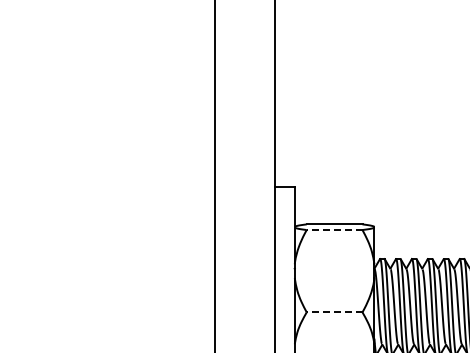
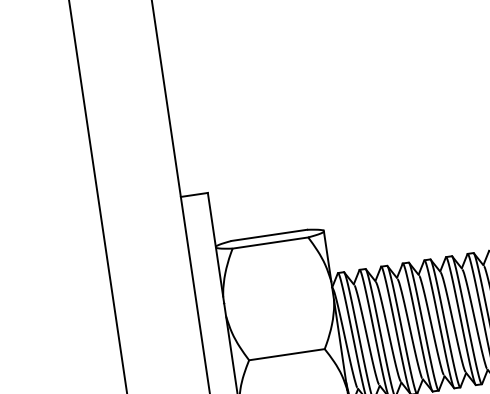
line: (334, 230) -> (270, 243), dashed -> solid
line: (334, 312) -> (286, 354), dashed -> solid

